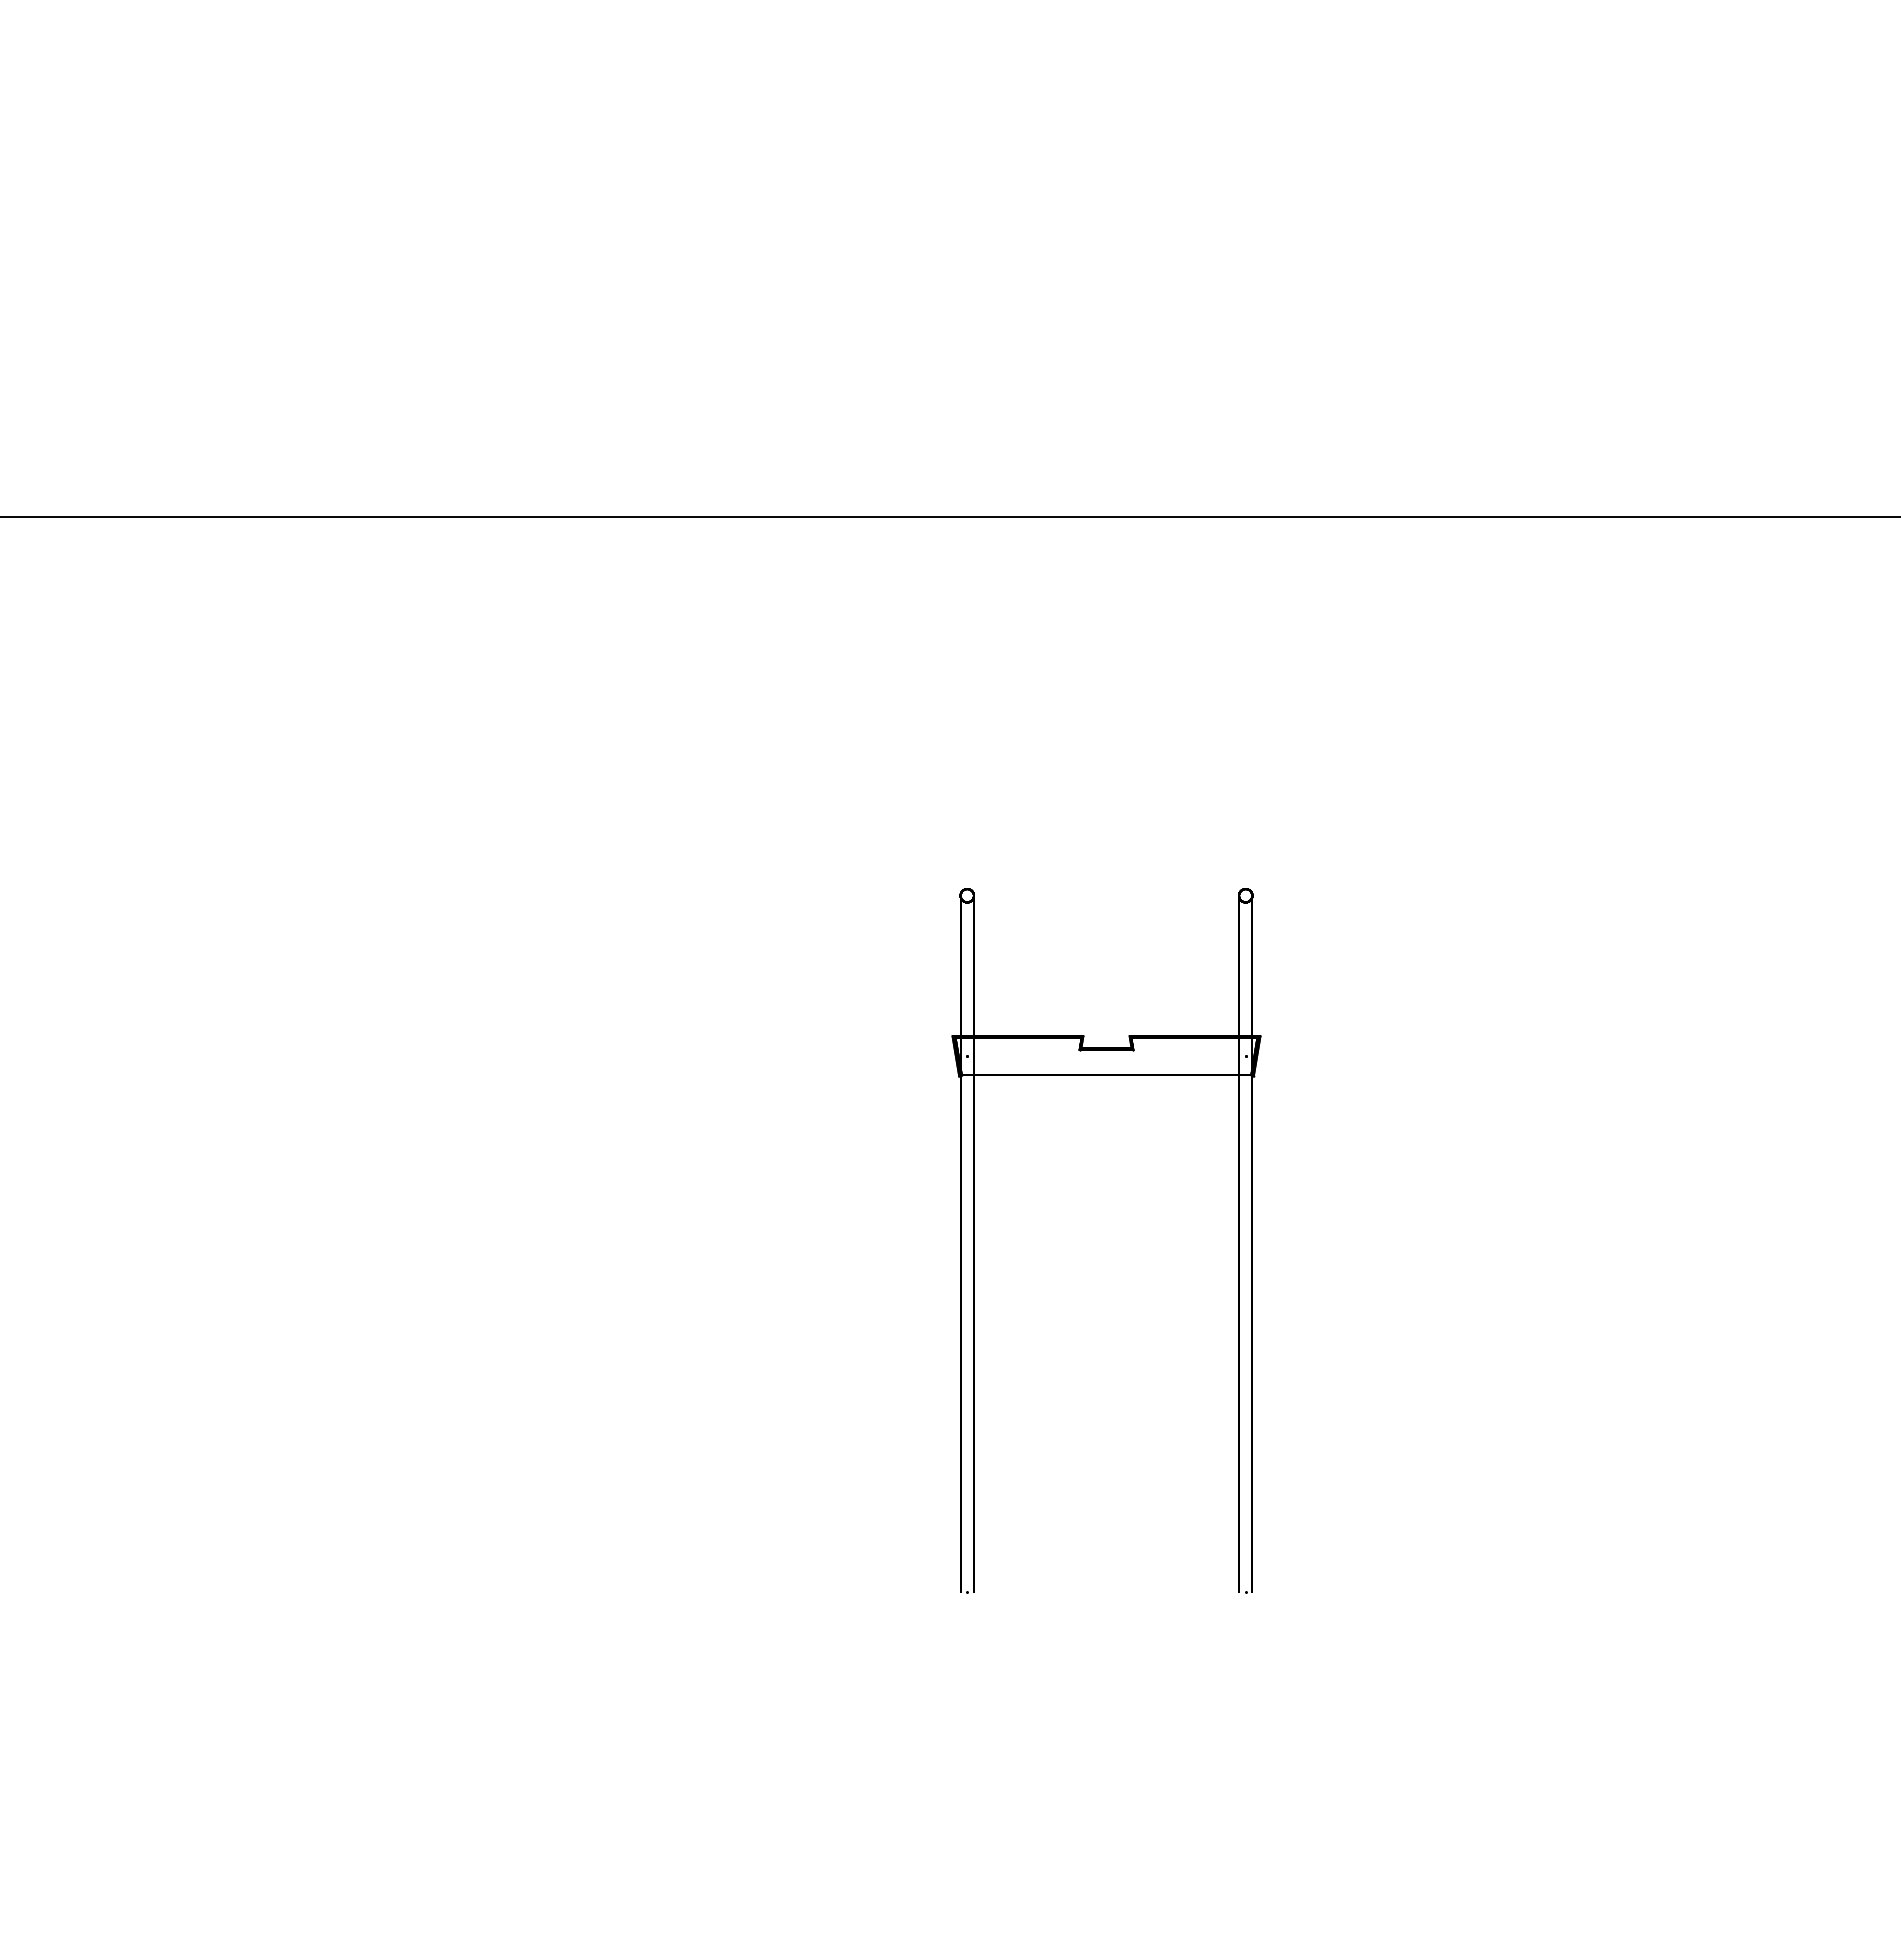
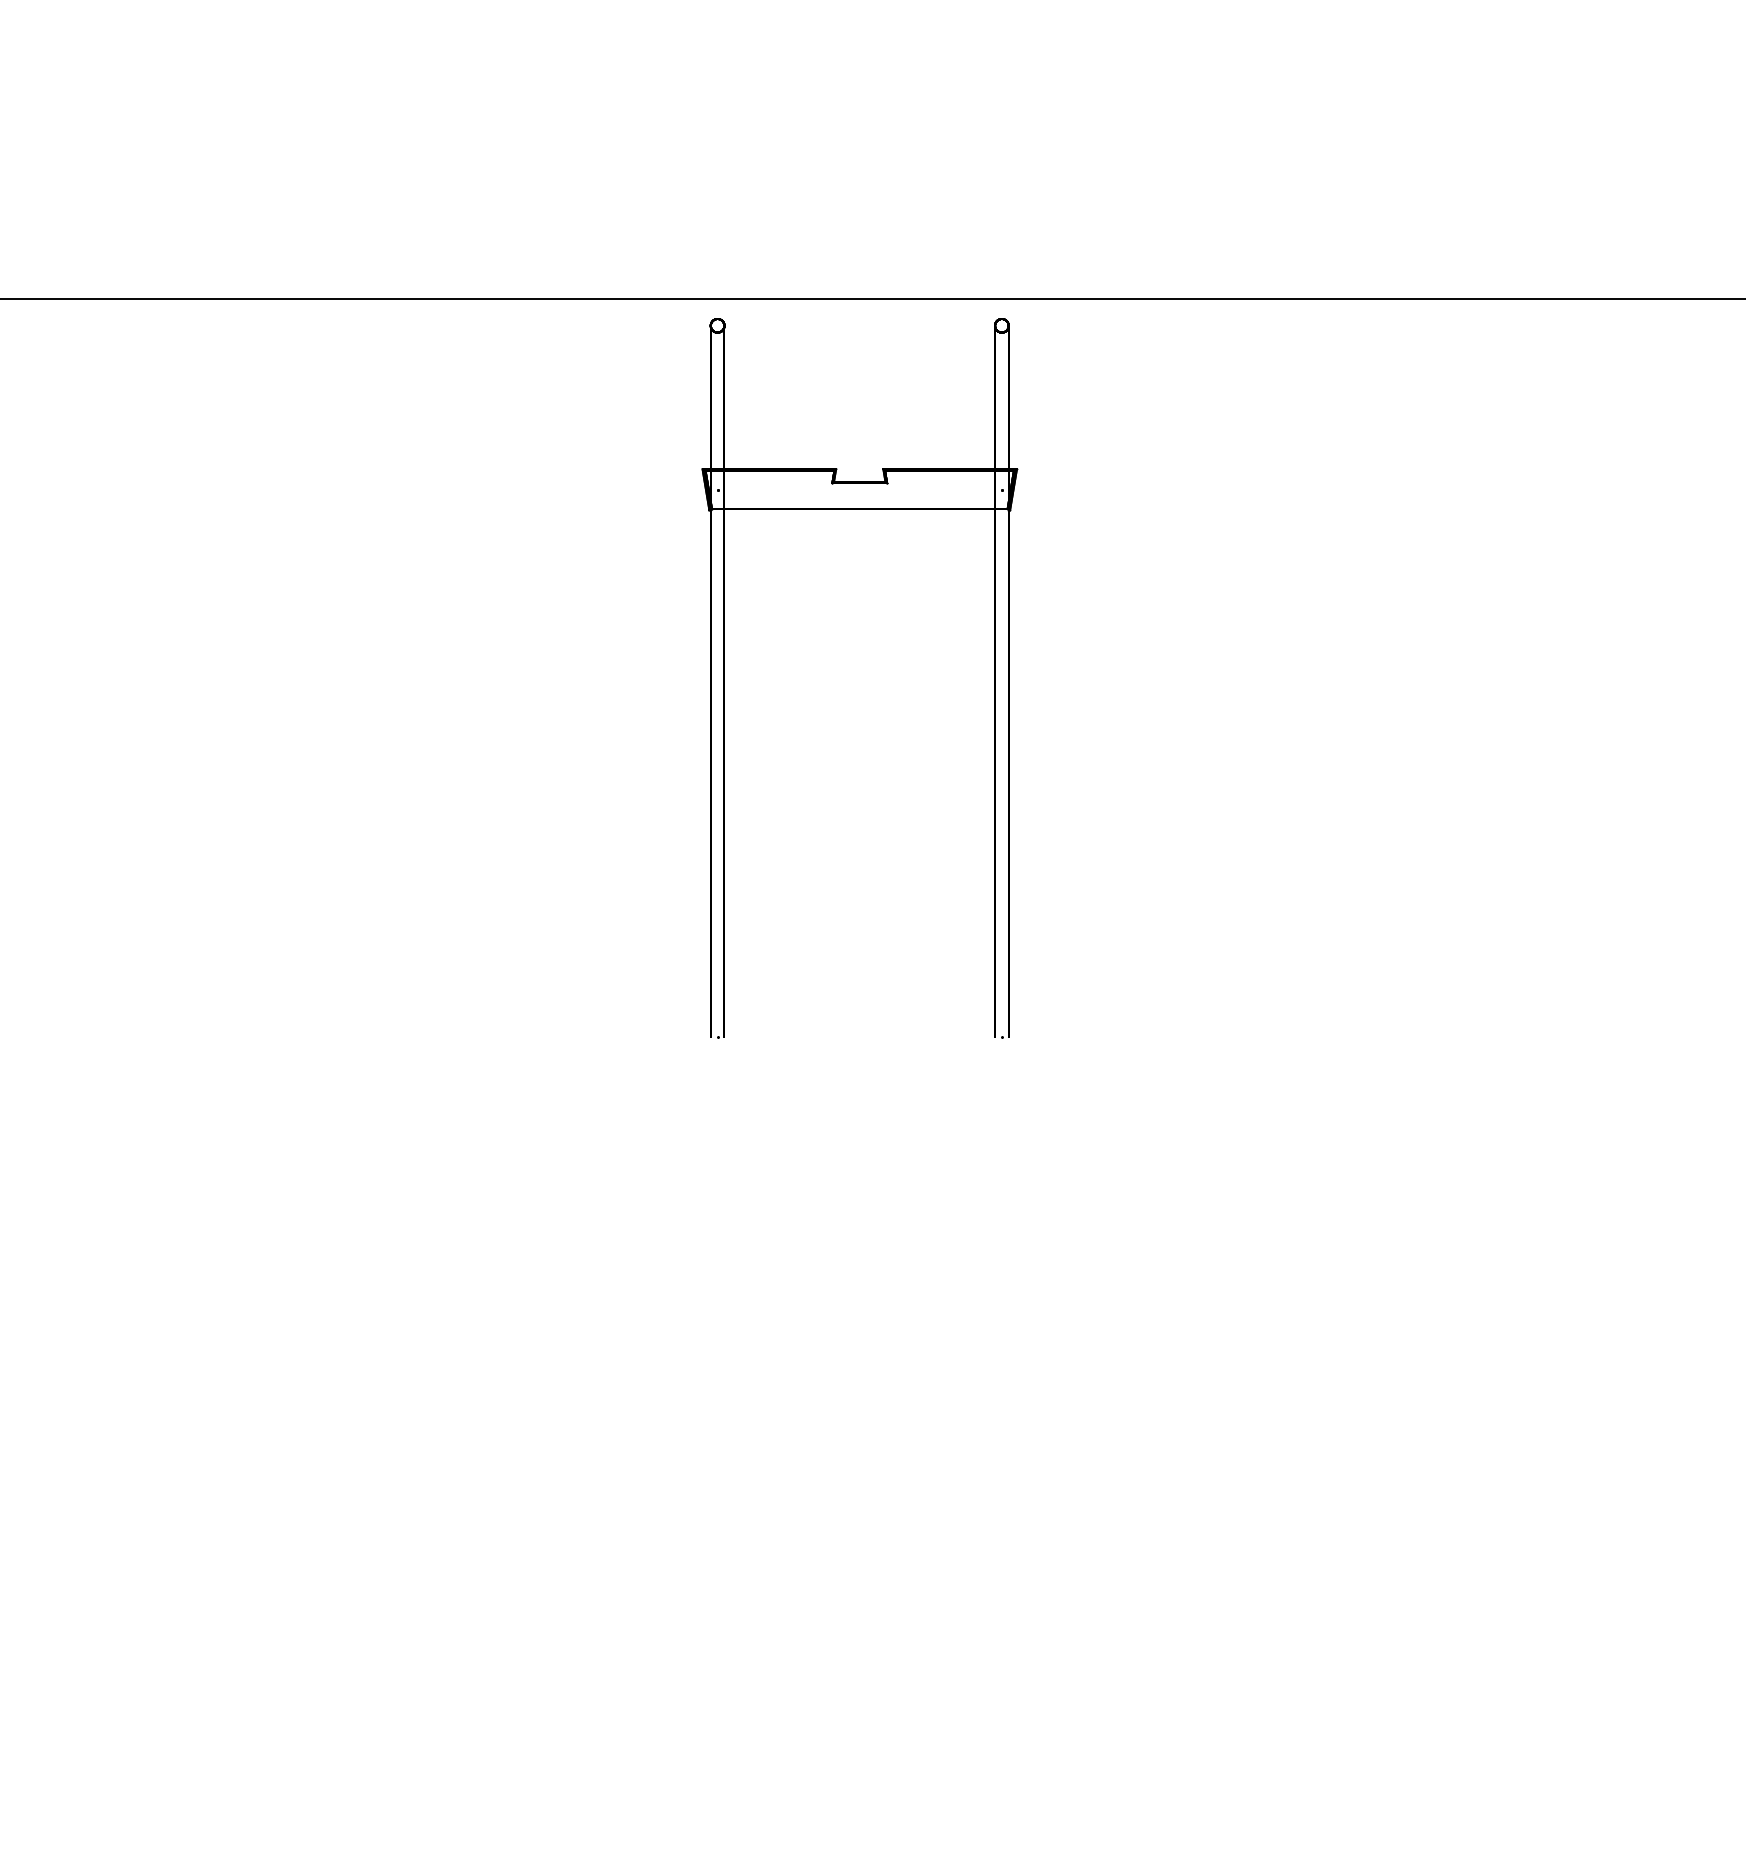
part: (974, 1240) -> (724, 677), moved

